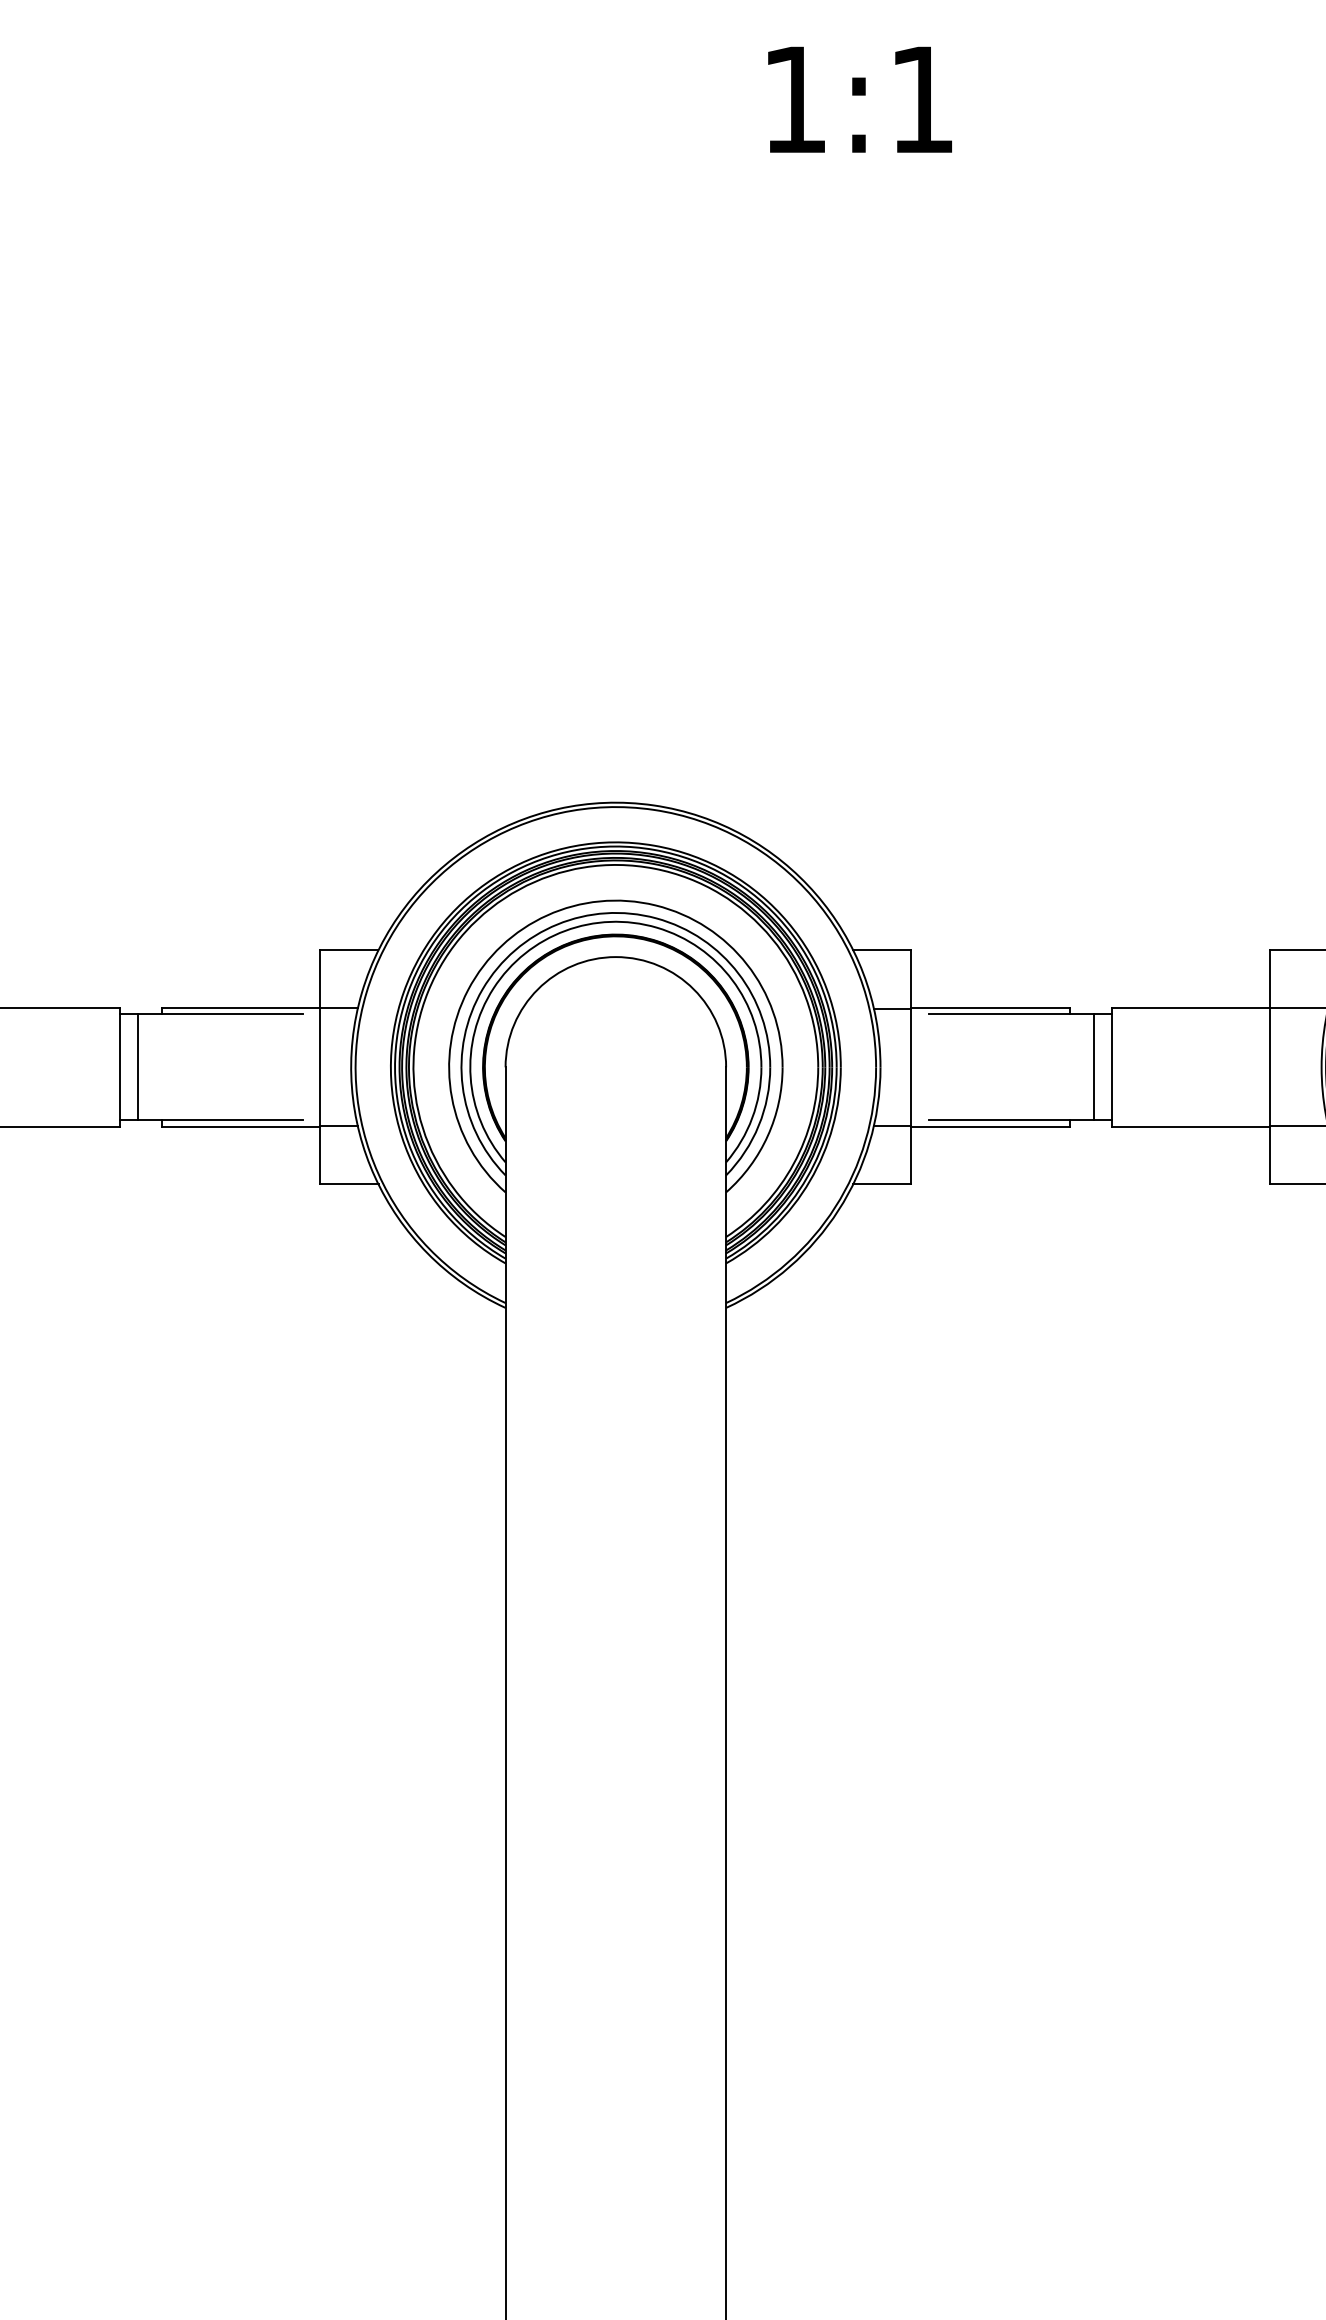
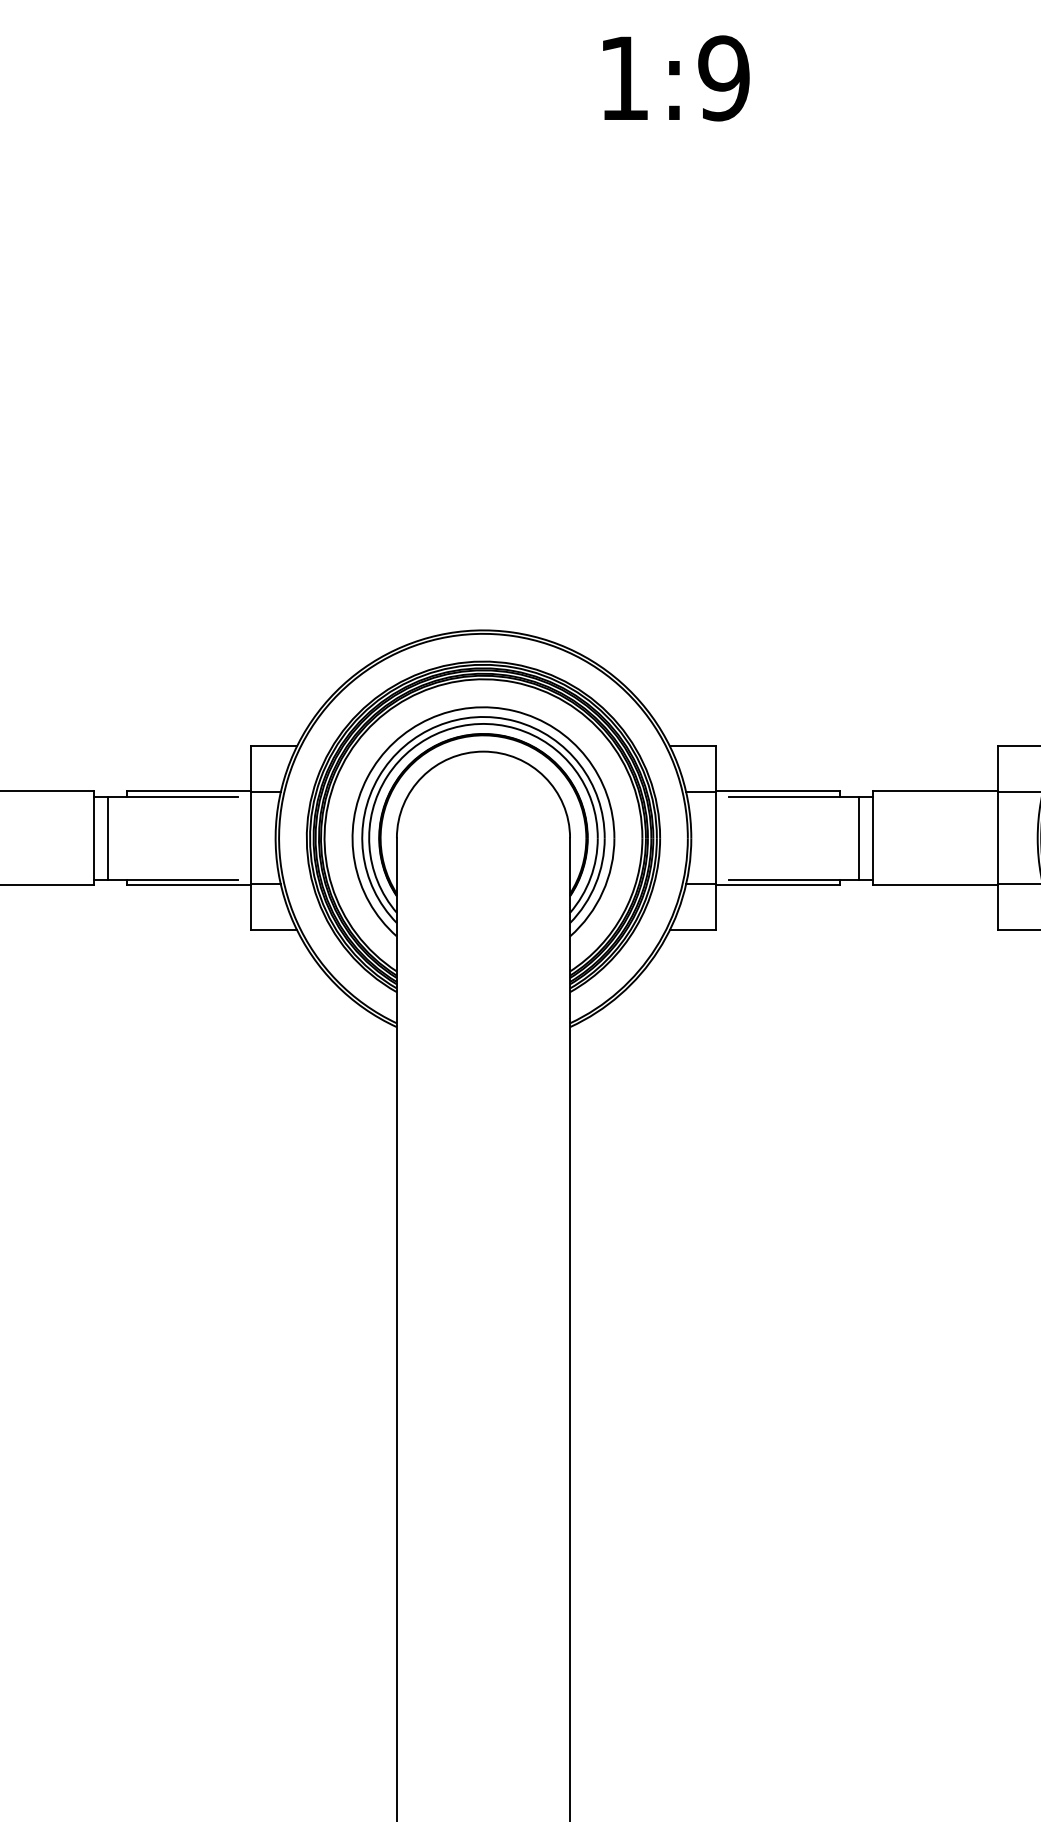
text: (921, 99) -> (723, 78), 1:1 -> 1:9

